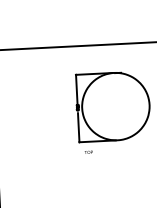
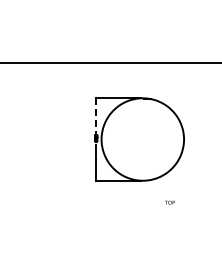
line: (77, 89) -> (96, 116), solid -> dashed
text: (88, 152) -> (169, 202), moved

